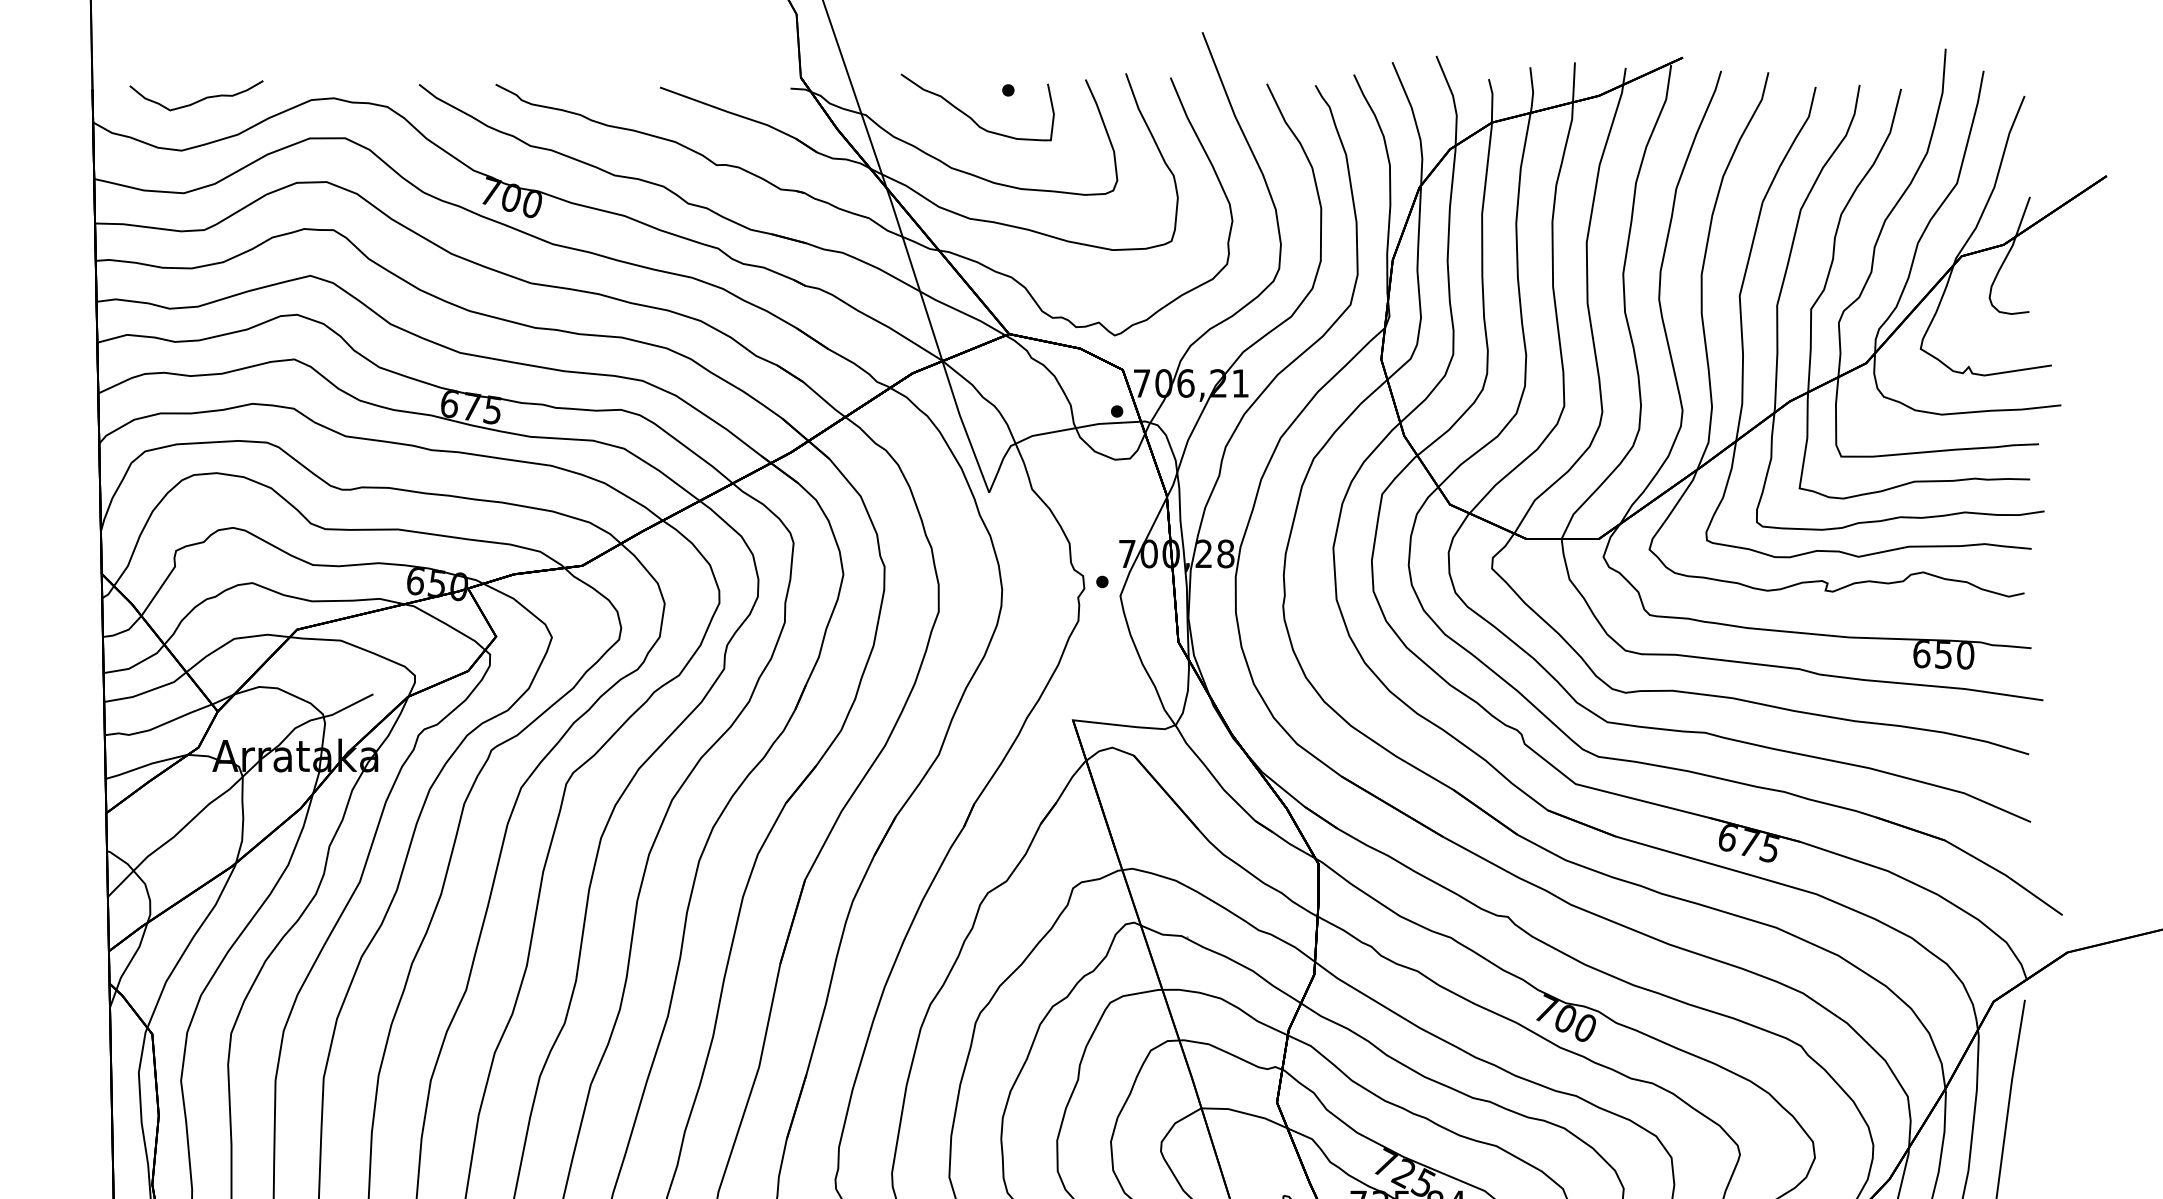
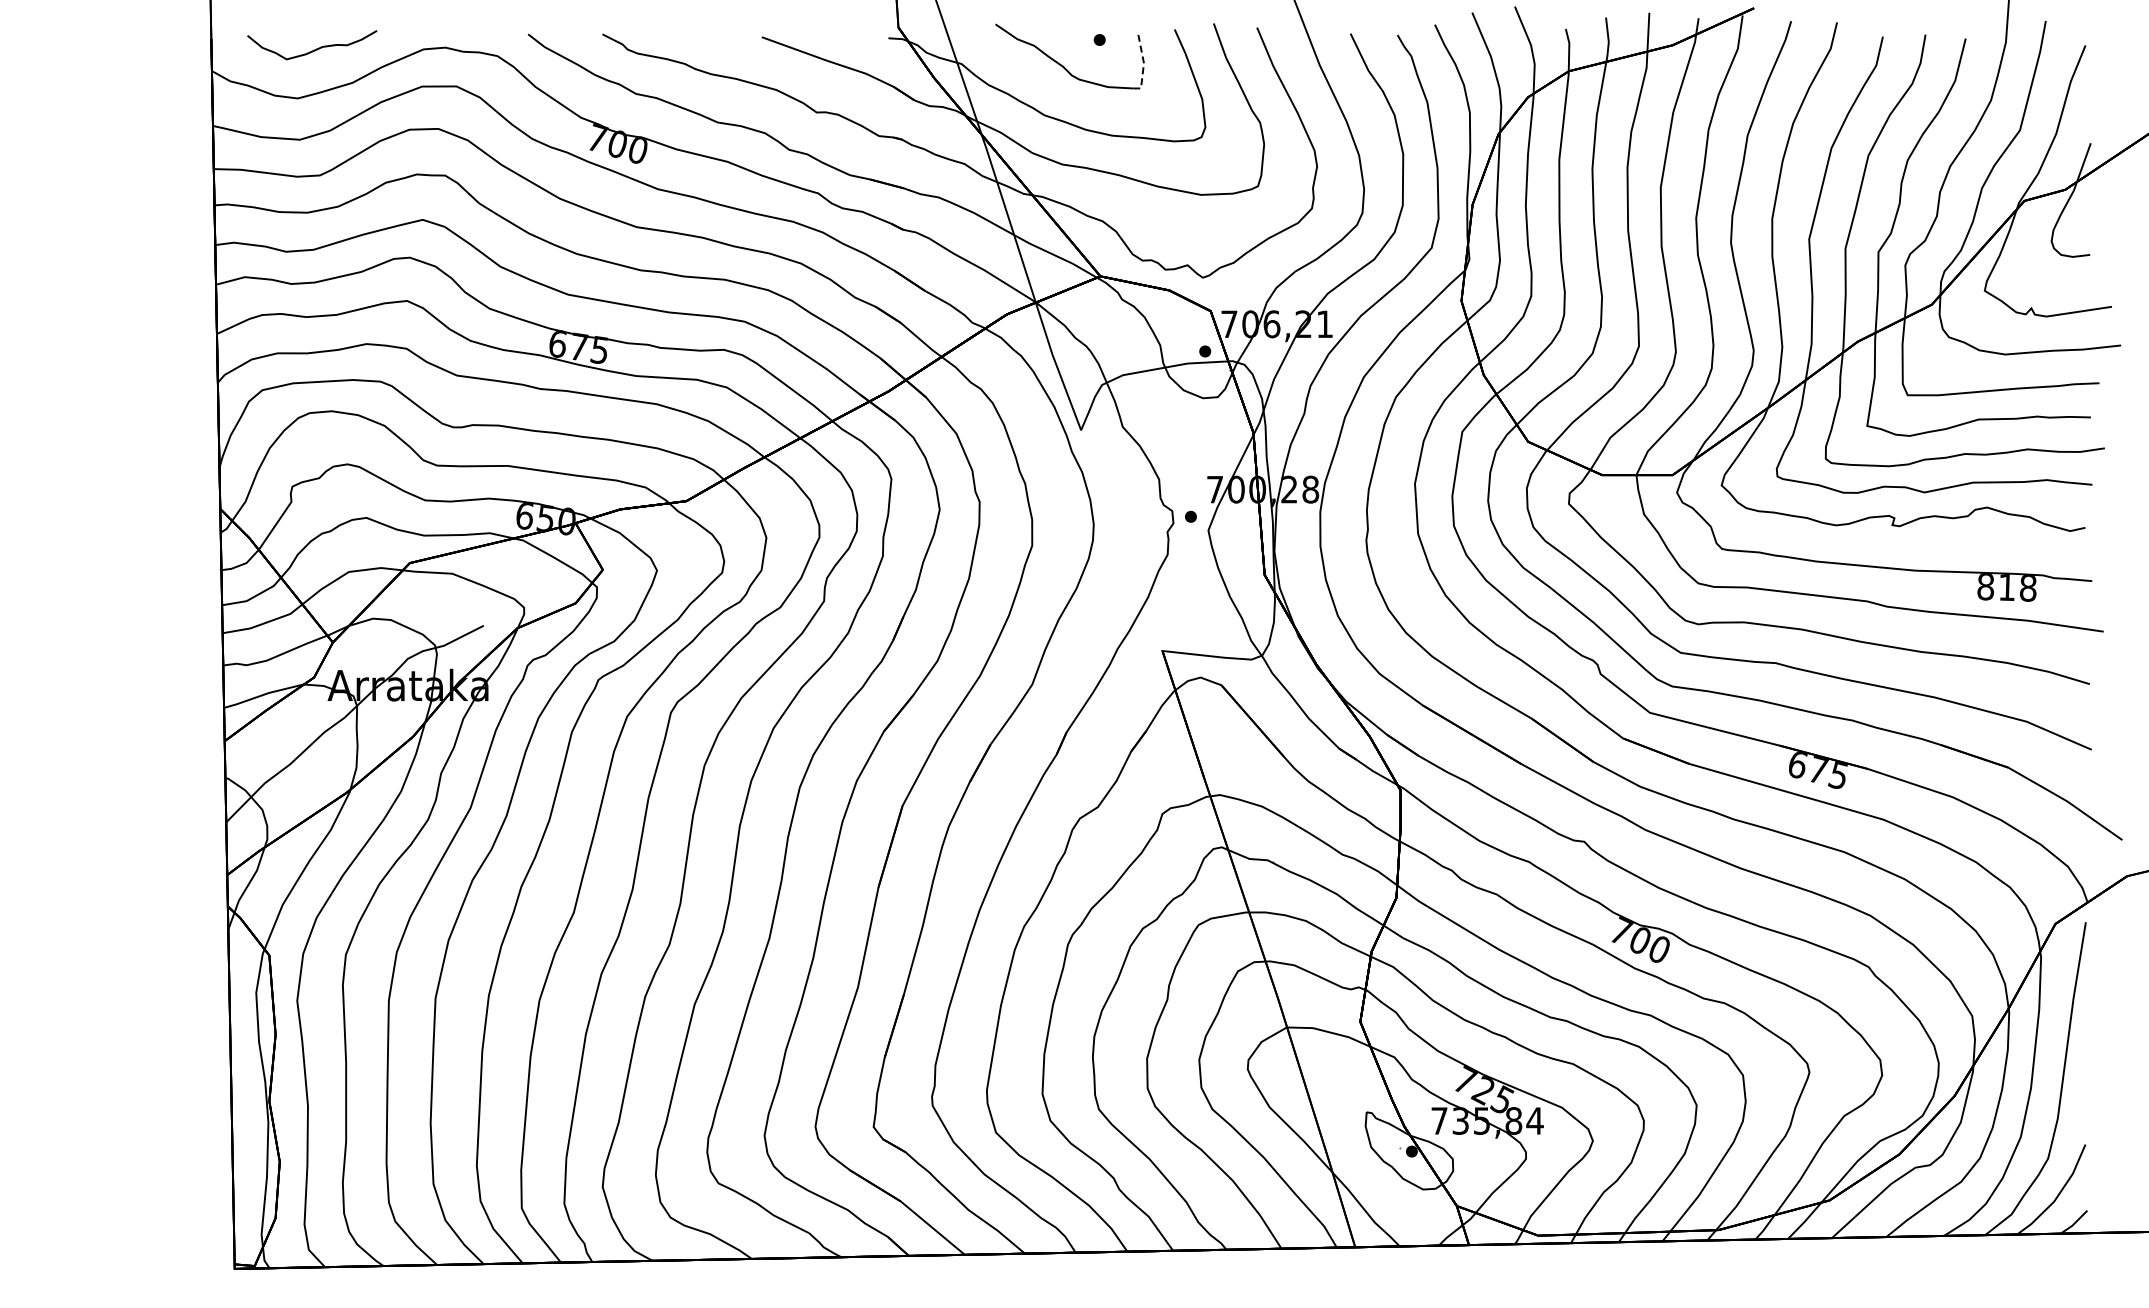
line: (1053, 115) -> (1143, 64), solid -> dashed
text: (1943, 654) -> (2006, 587), 650 -> 818

